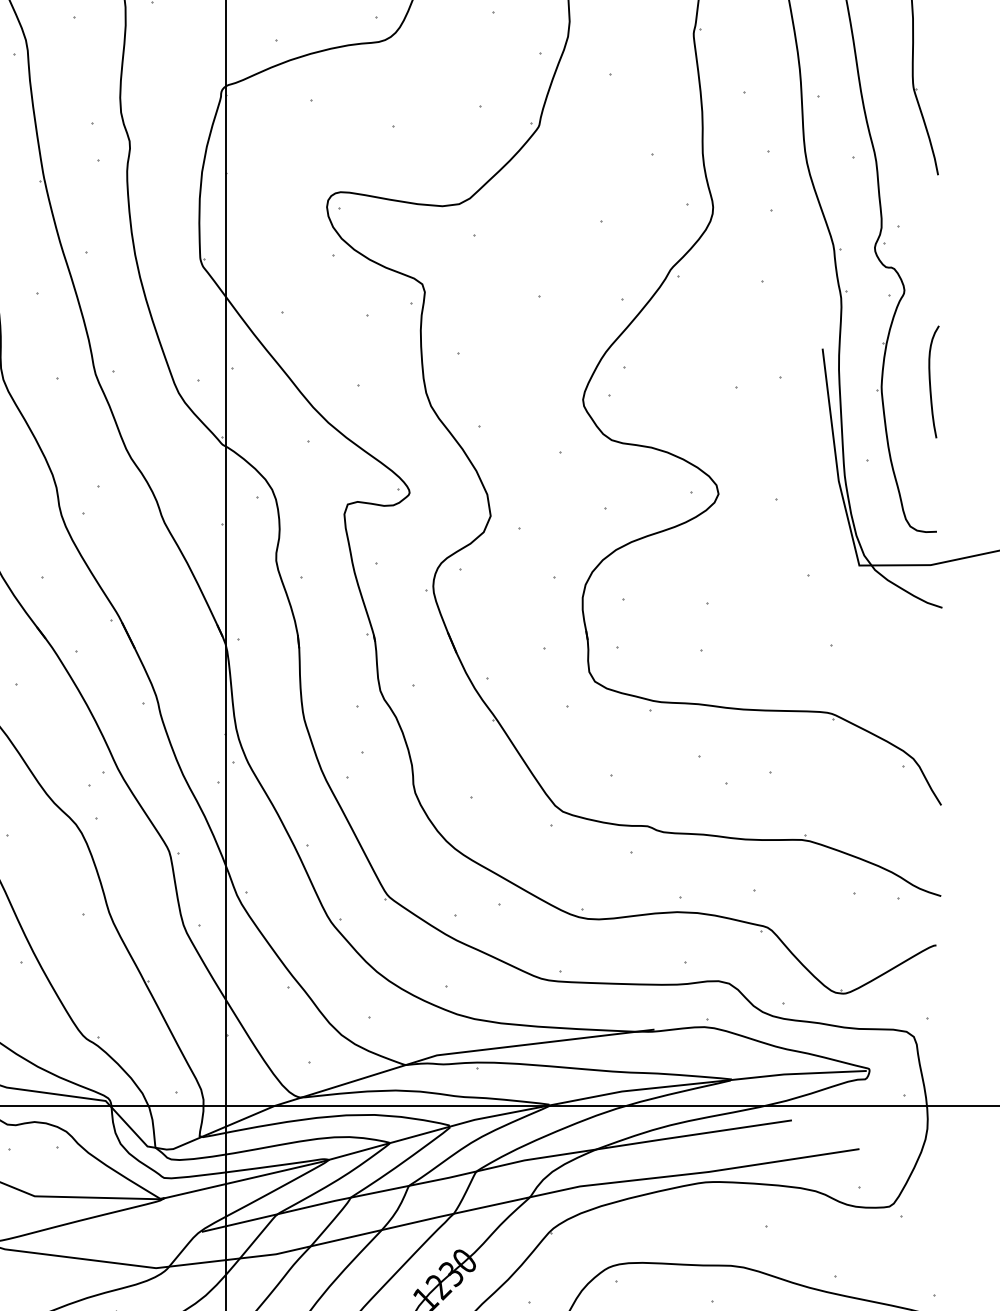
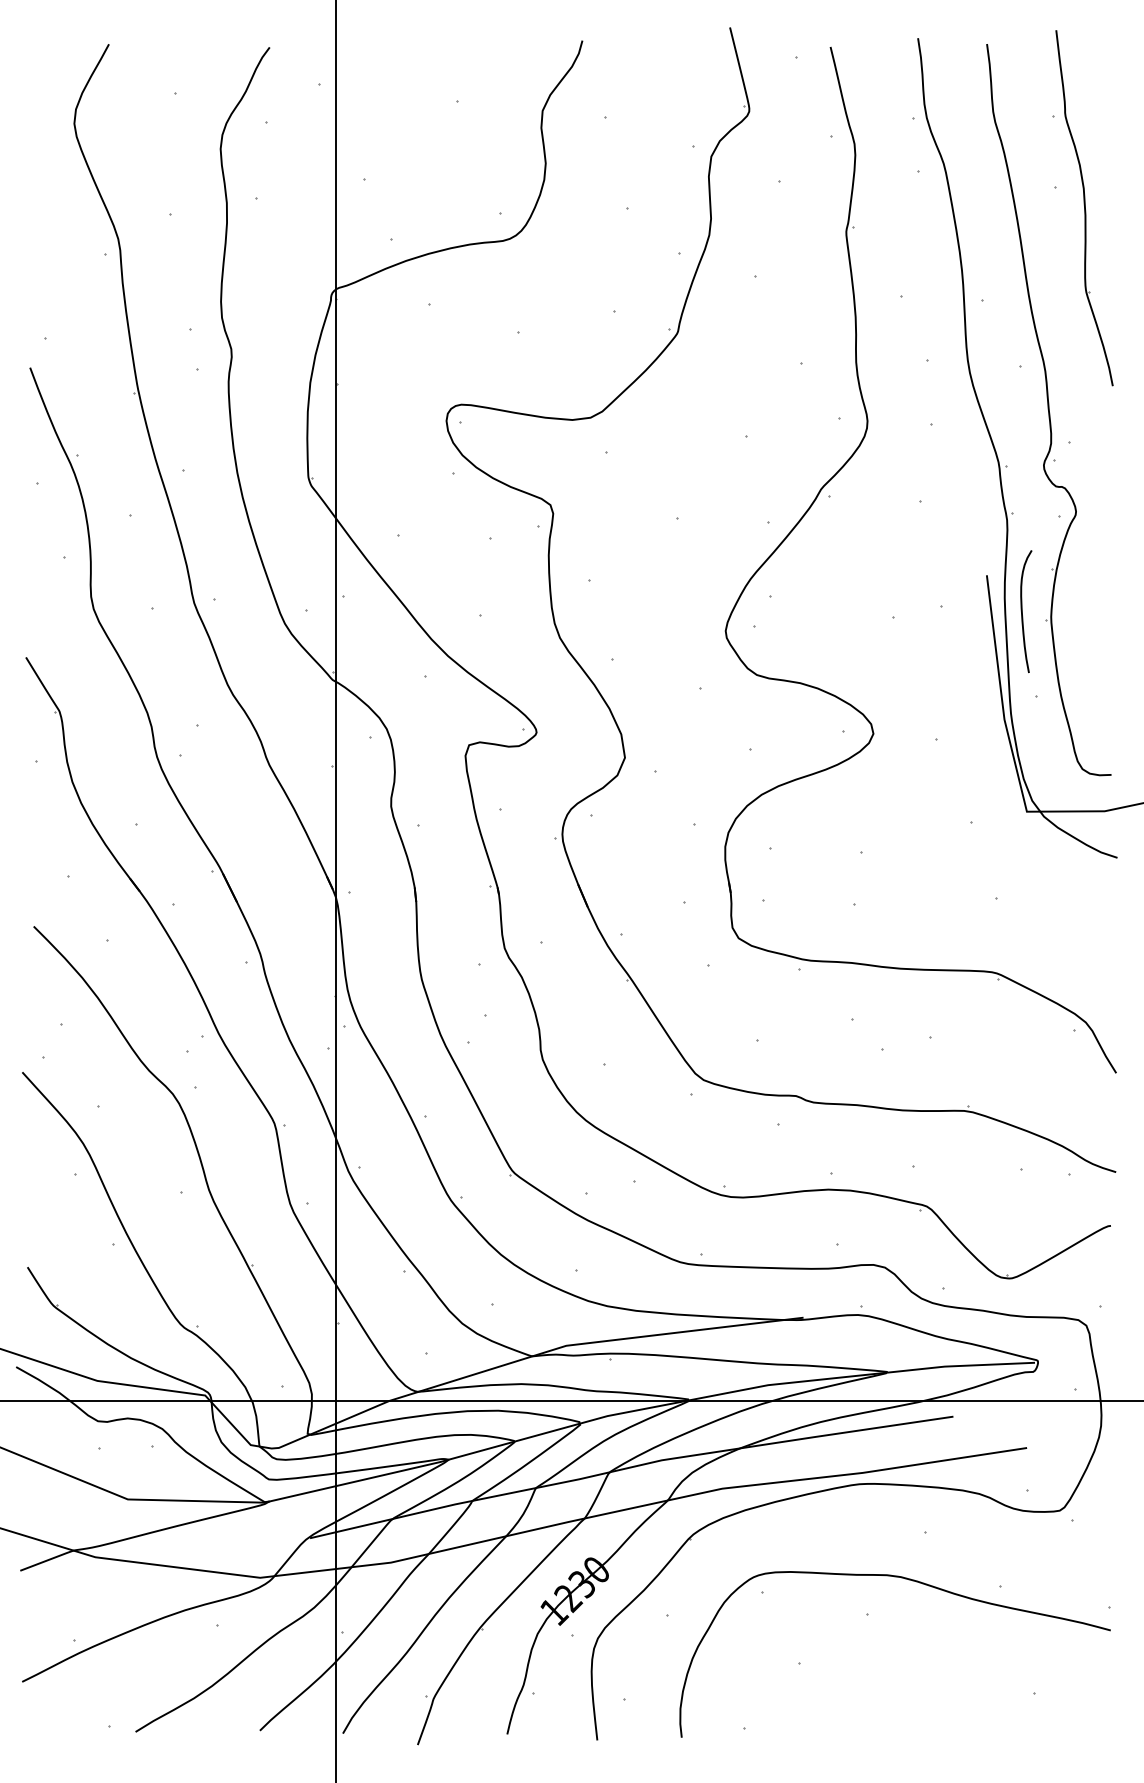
curve: (930, 381) -> (1022, 611), moved

